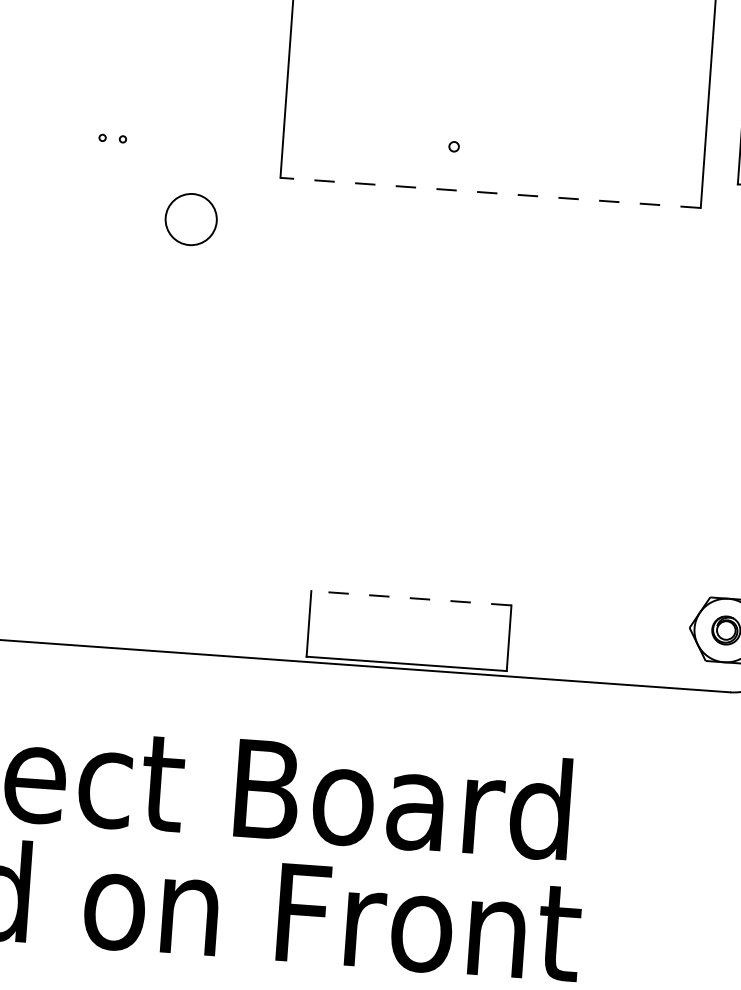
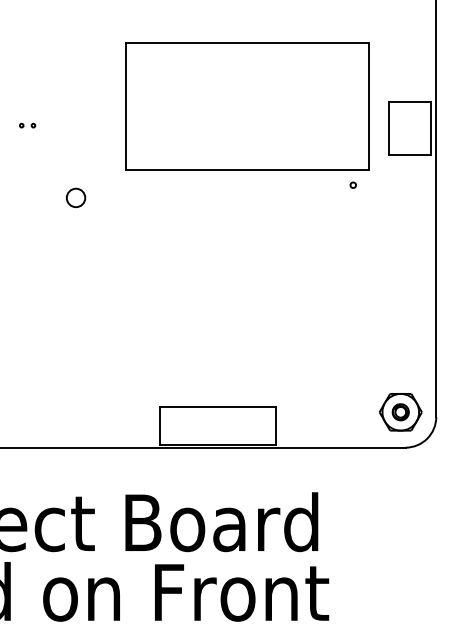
part: (112, 138) -> (27, 125), moved
circle: (452, 145) -> (352, 184), moved
line: (491, 193) -> (247, 170), dashed -> solid
circle: (190, 218) -> (75, 197), size x0.62
line: (411, 597) -> (218, 406), dashed -> solid

